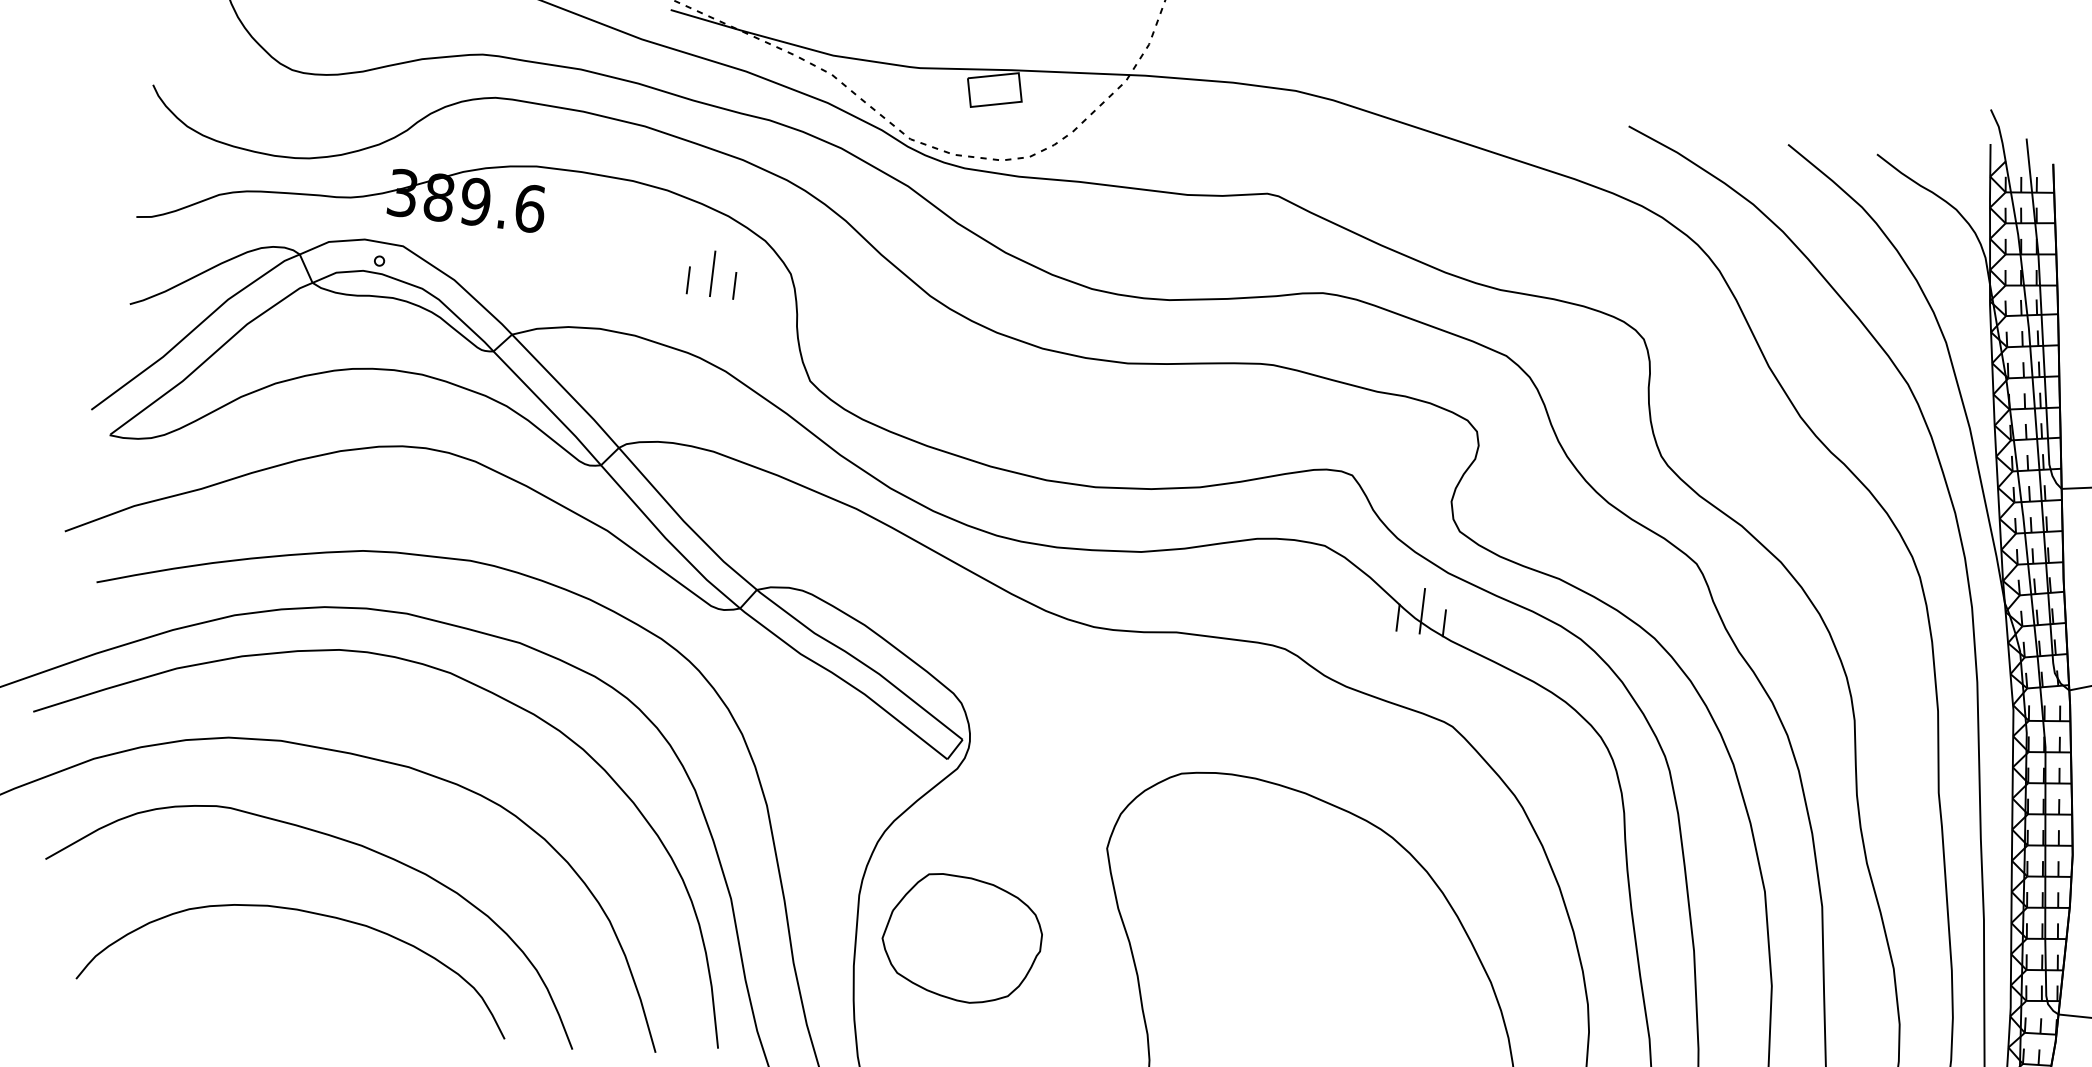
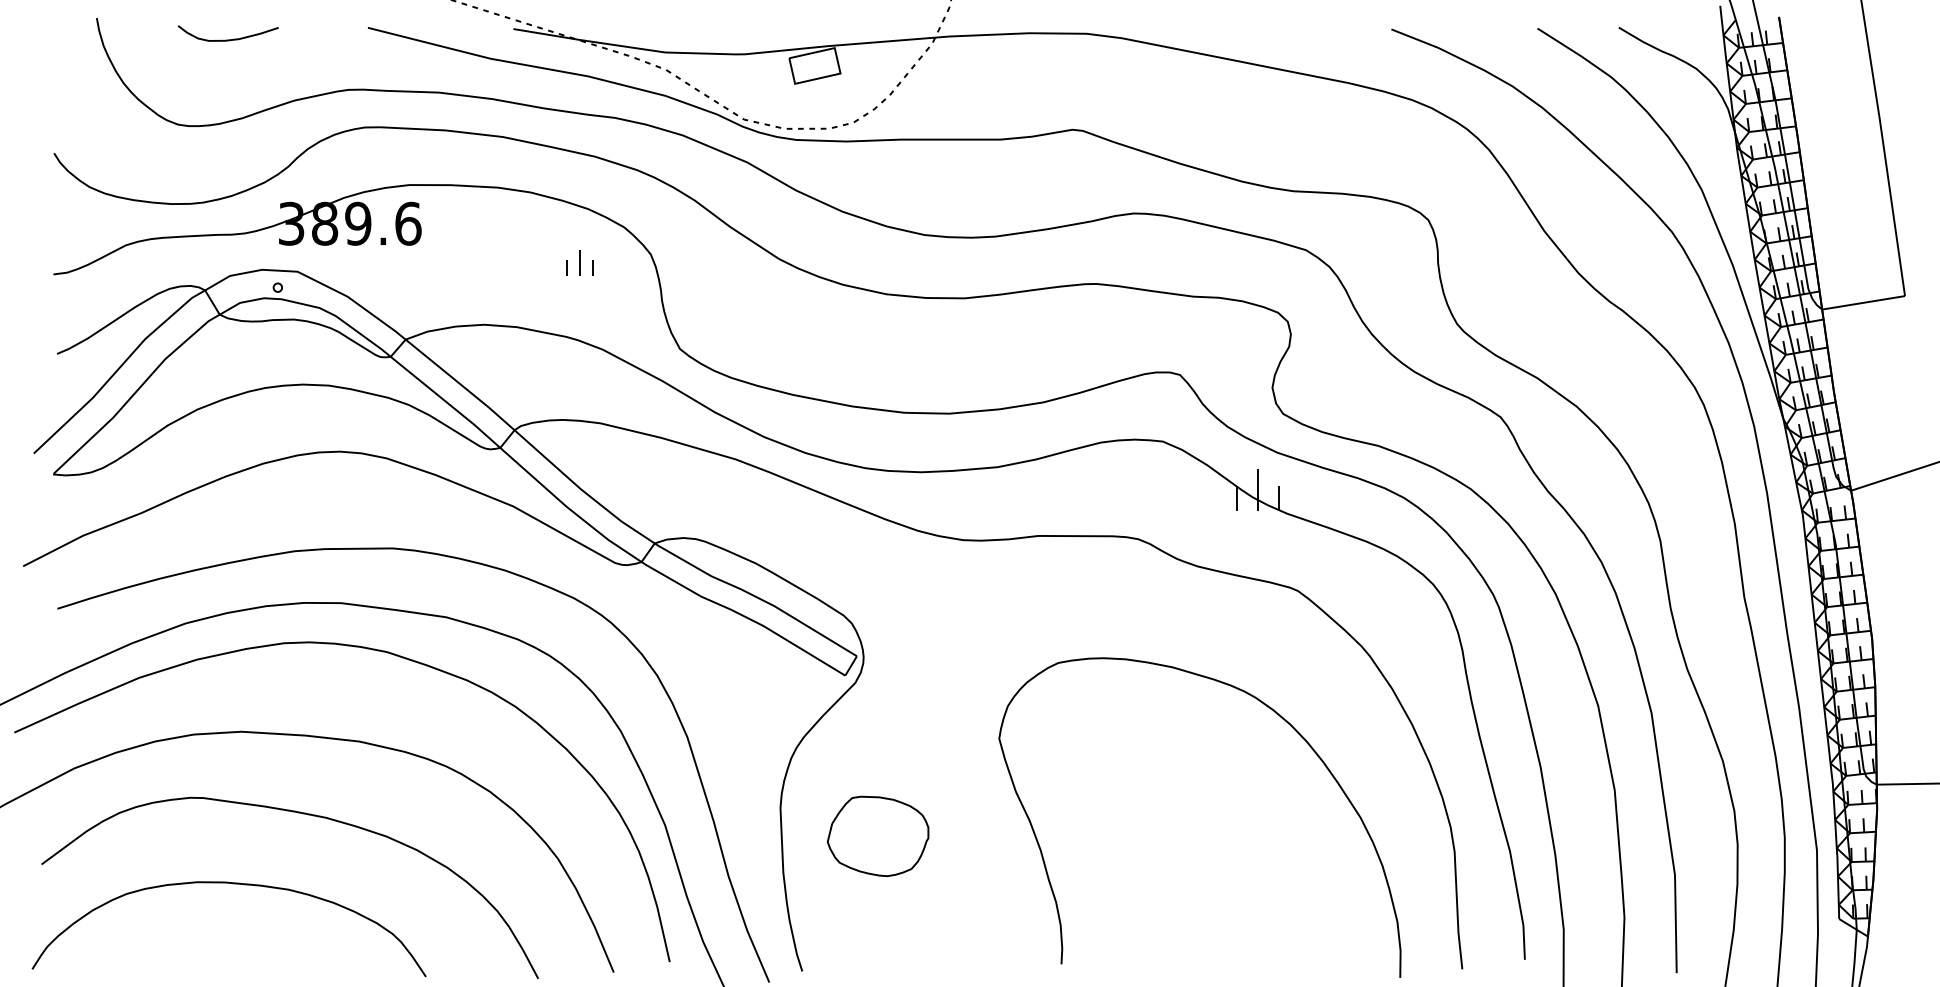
part: (711, 273) -> (579, 262), size x0.6
curve: (306, 913) -> (233, 884), moved
part: (961, 939) -> (877, 836), size x0.7

